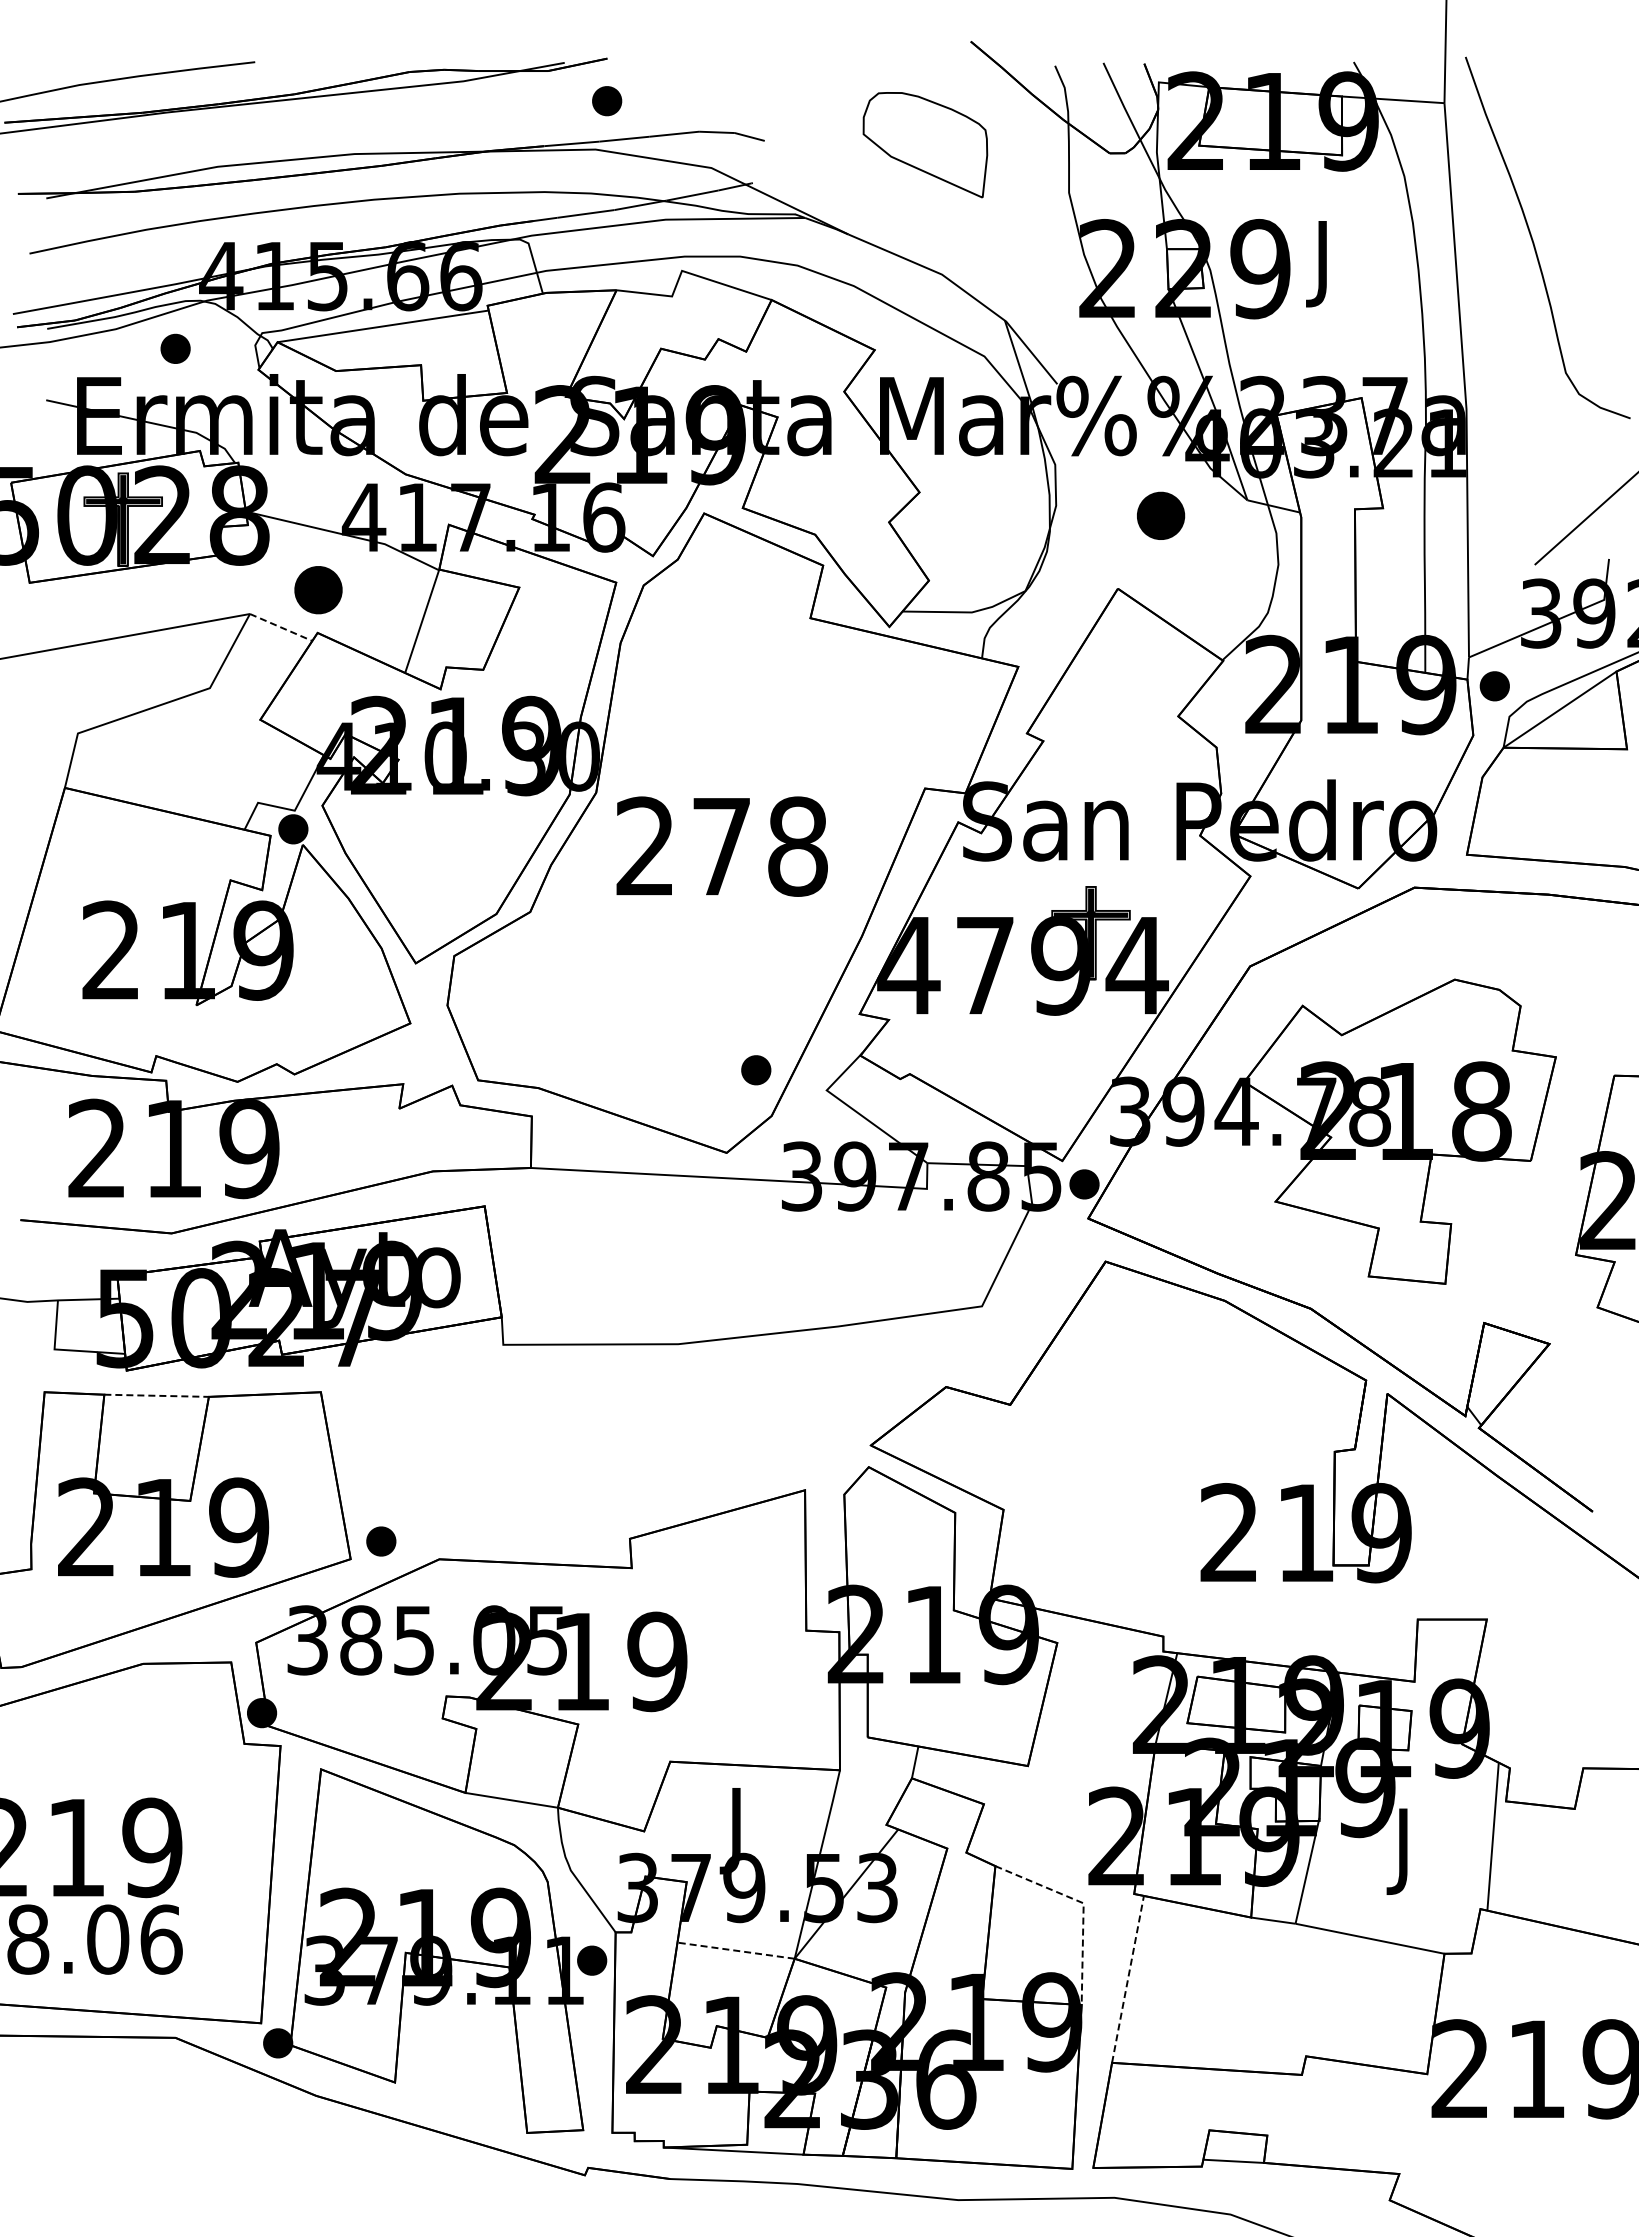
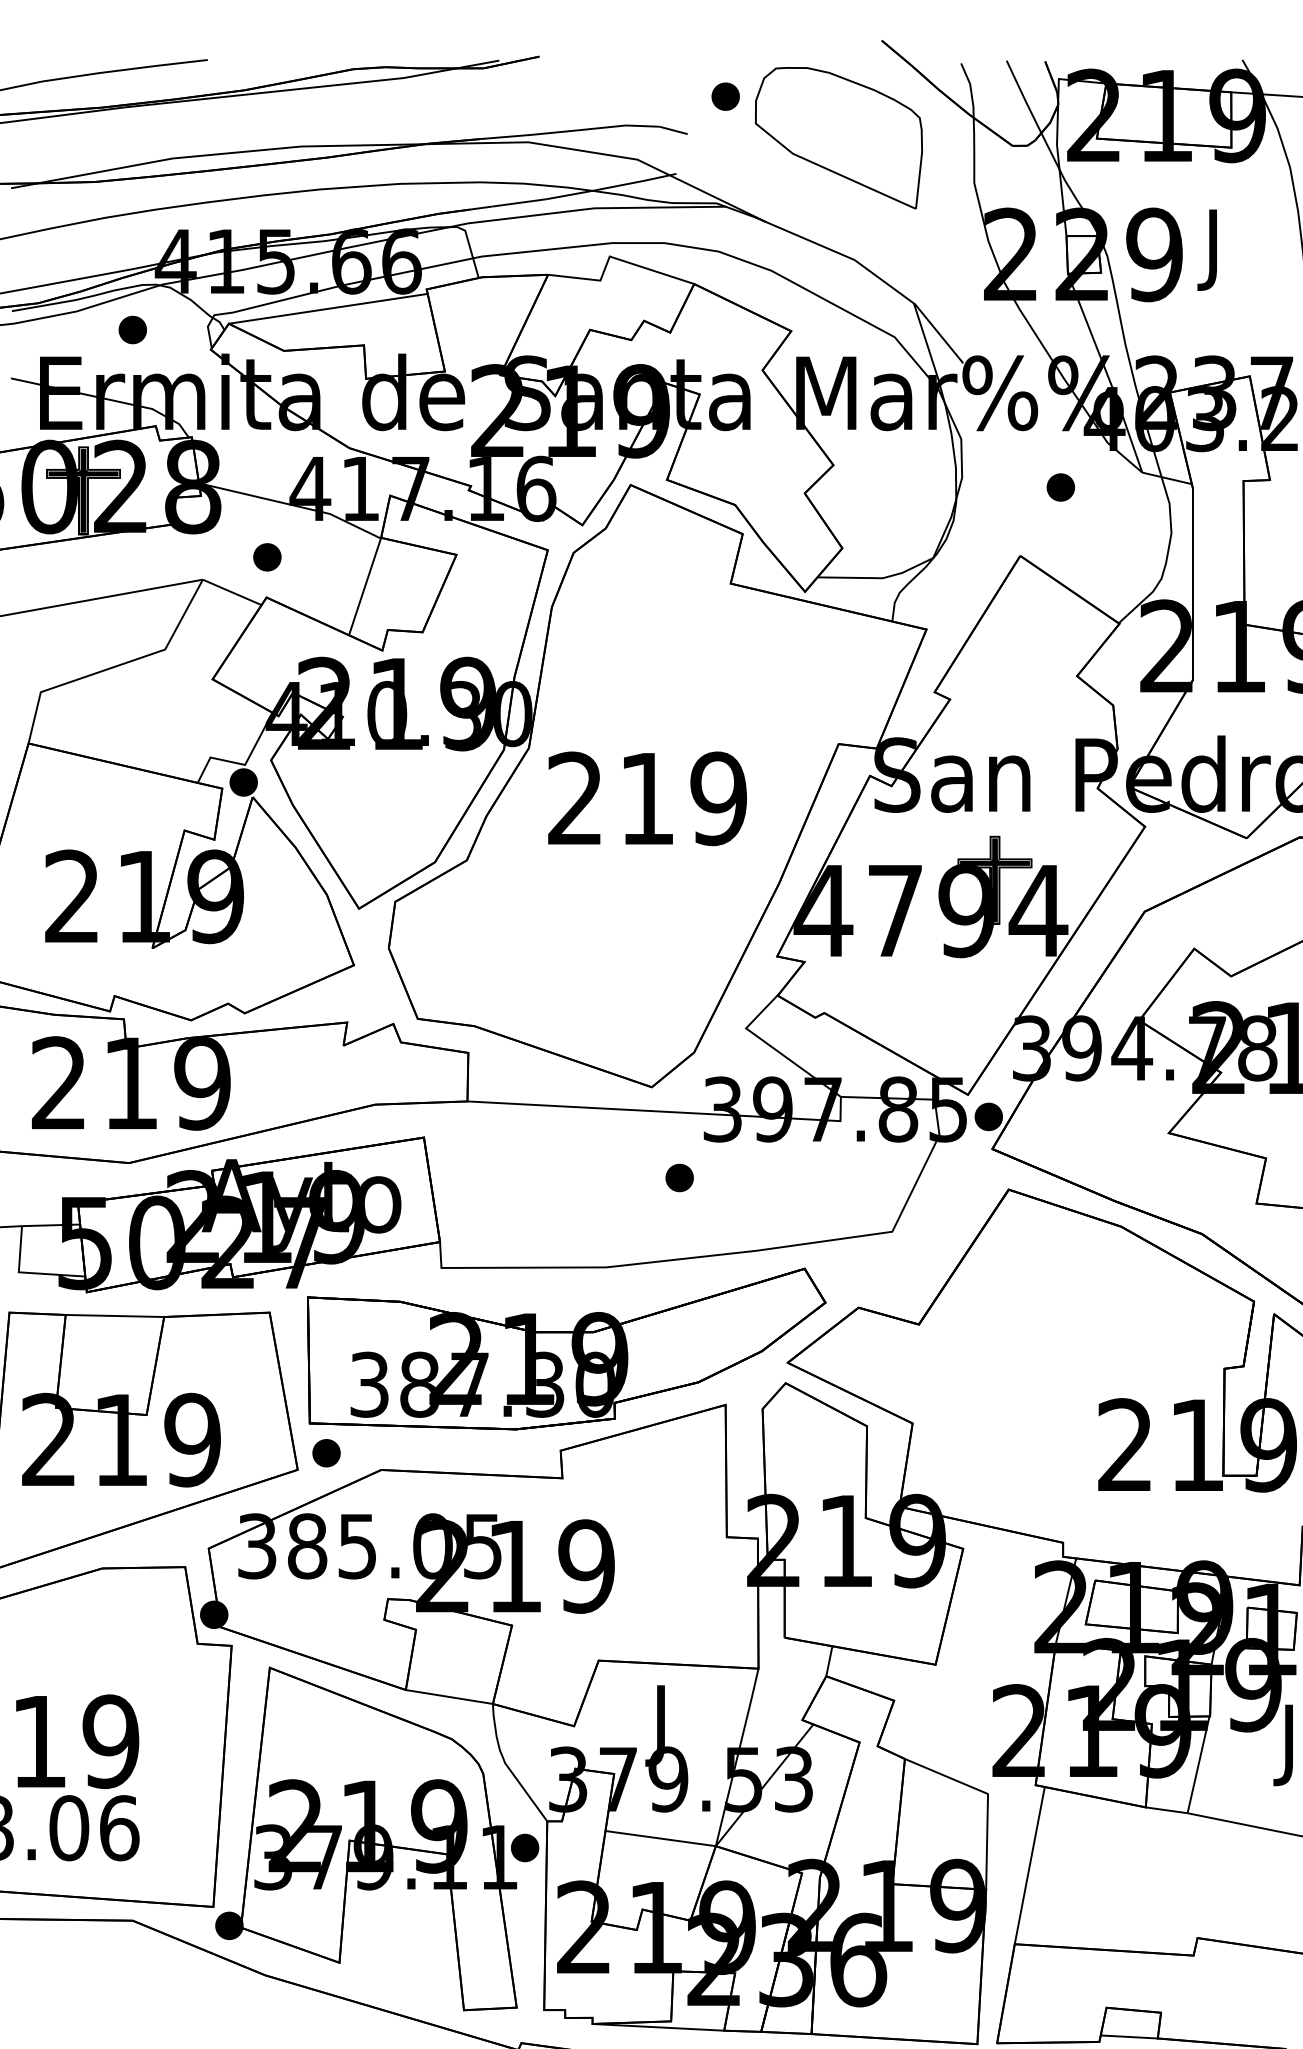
part: (607, 101) -> (726, 97), moved
part: (925, 144) -> (839, 137), size x1.43
part: (1160, 516) -> (1060, 487), size x0.62
part: (318, 590) -> (267, 557), size x0.62
line: (281, 627) -> (232, 592), dashed -> solid
text: (760, 846) -> (683, 798), 278 -> 219
part: (756, 1070) -> (679, 1178), moved
line: (157, 1395) -> (115, 1315), dashed -> solid
part: (636, 1430) -> (566, 1348), added
line: (1083, 1906) -> (987, 1796), dashed -> solid
line: (735, 1950) -> (660, 1838), dashed -> solid
line: (1128, 1979) -> (1030, 1865), dashed -> solid

